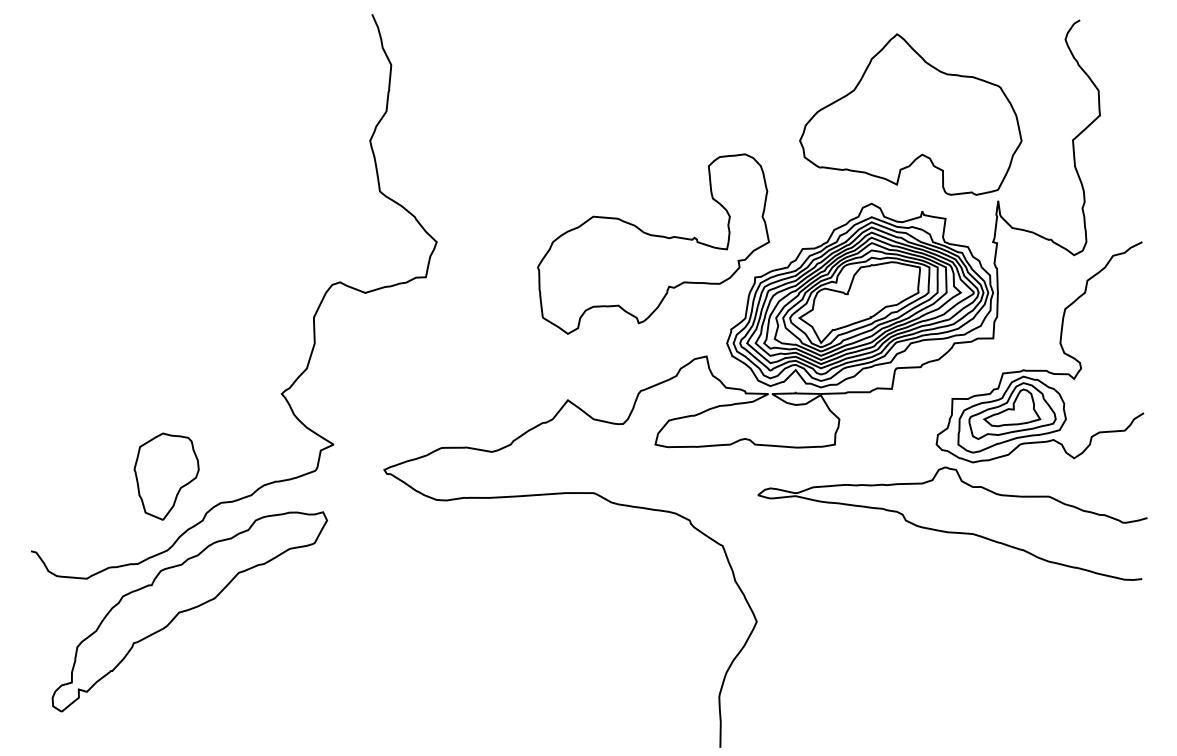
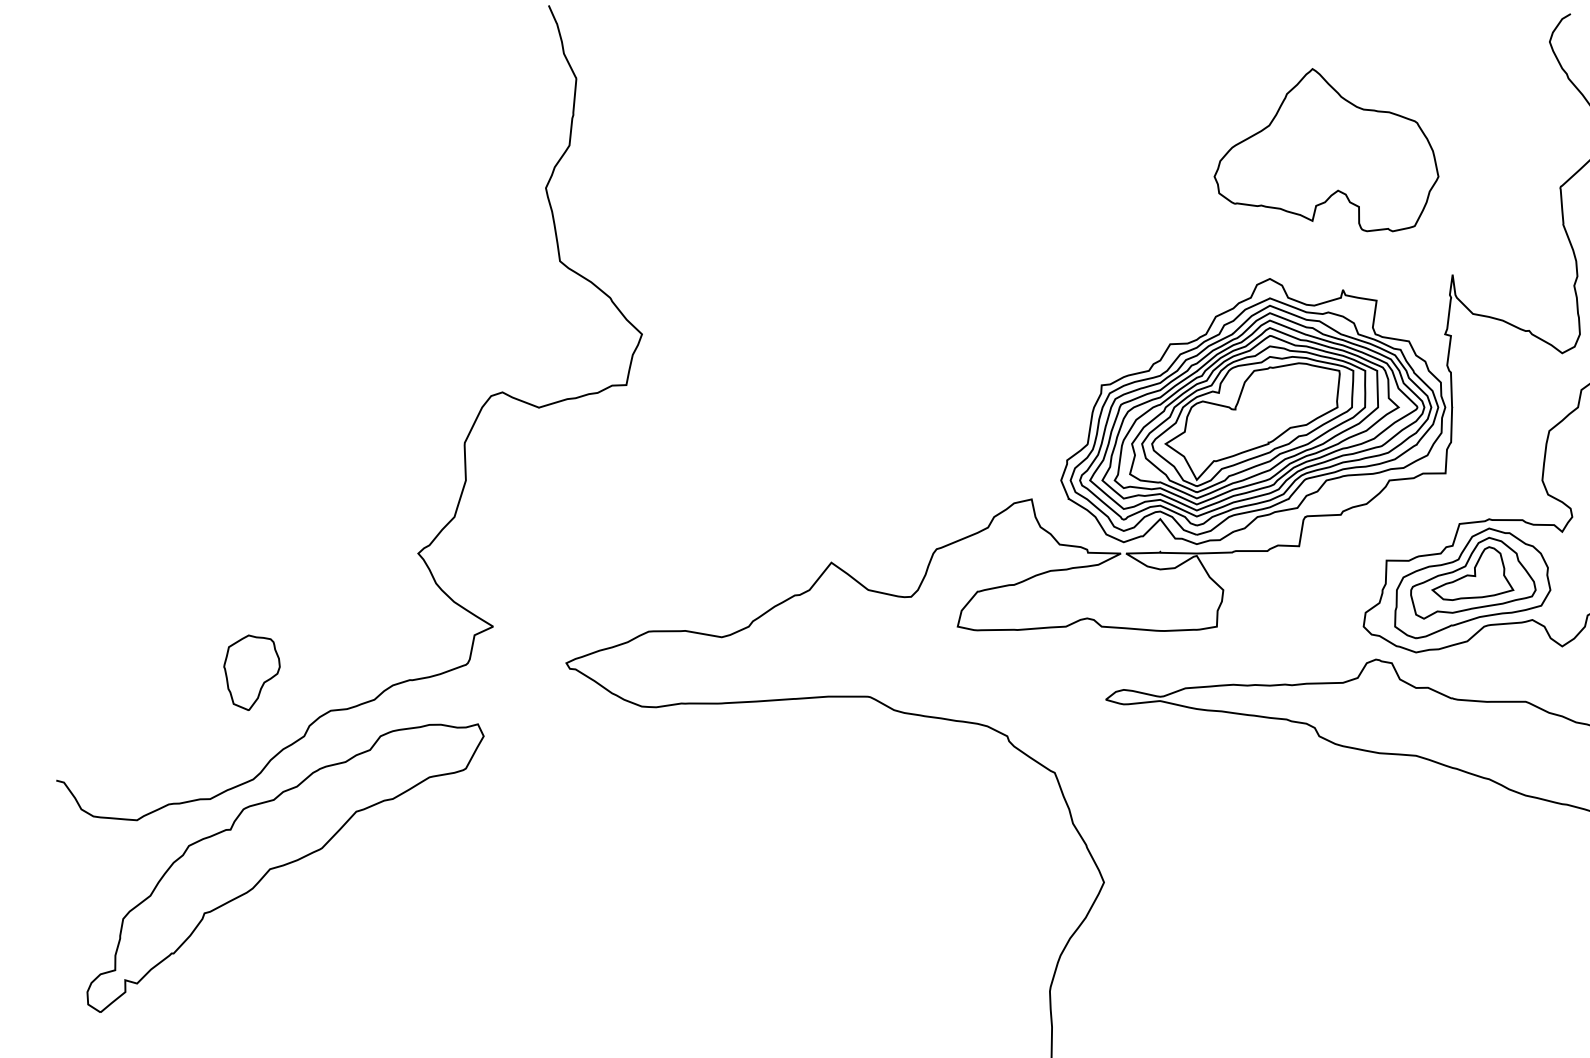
part: (910, 114) -> (1325, 150), size x0.7
part: (653, 243) -> (954, 336), removed
part: (166, 476) -> (251, 672), size x0.6

